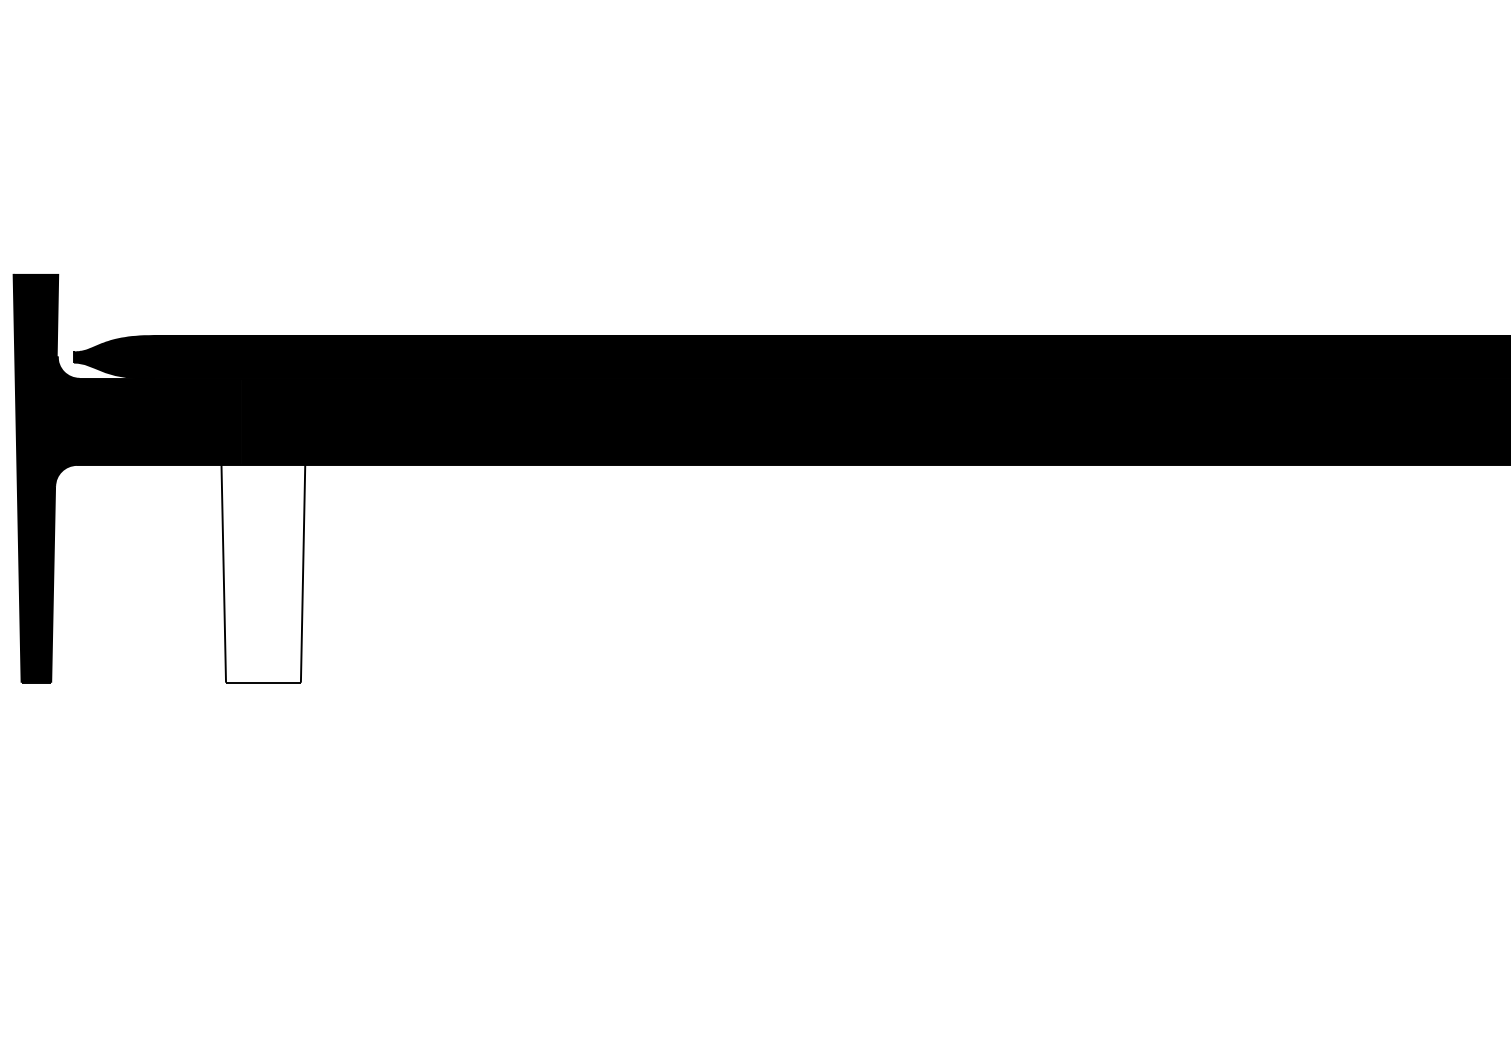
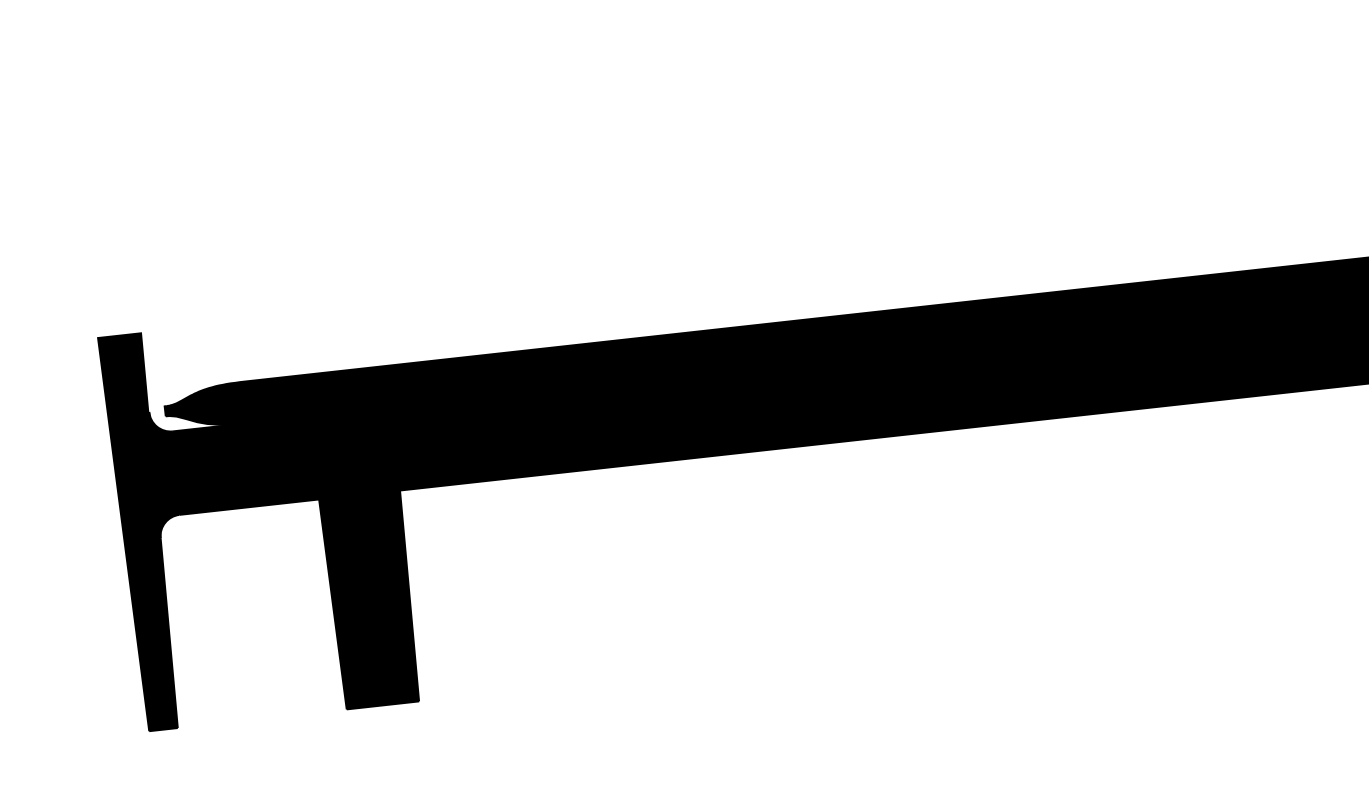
fill: (263, 573) -> (371, 599), added

